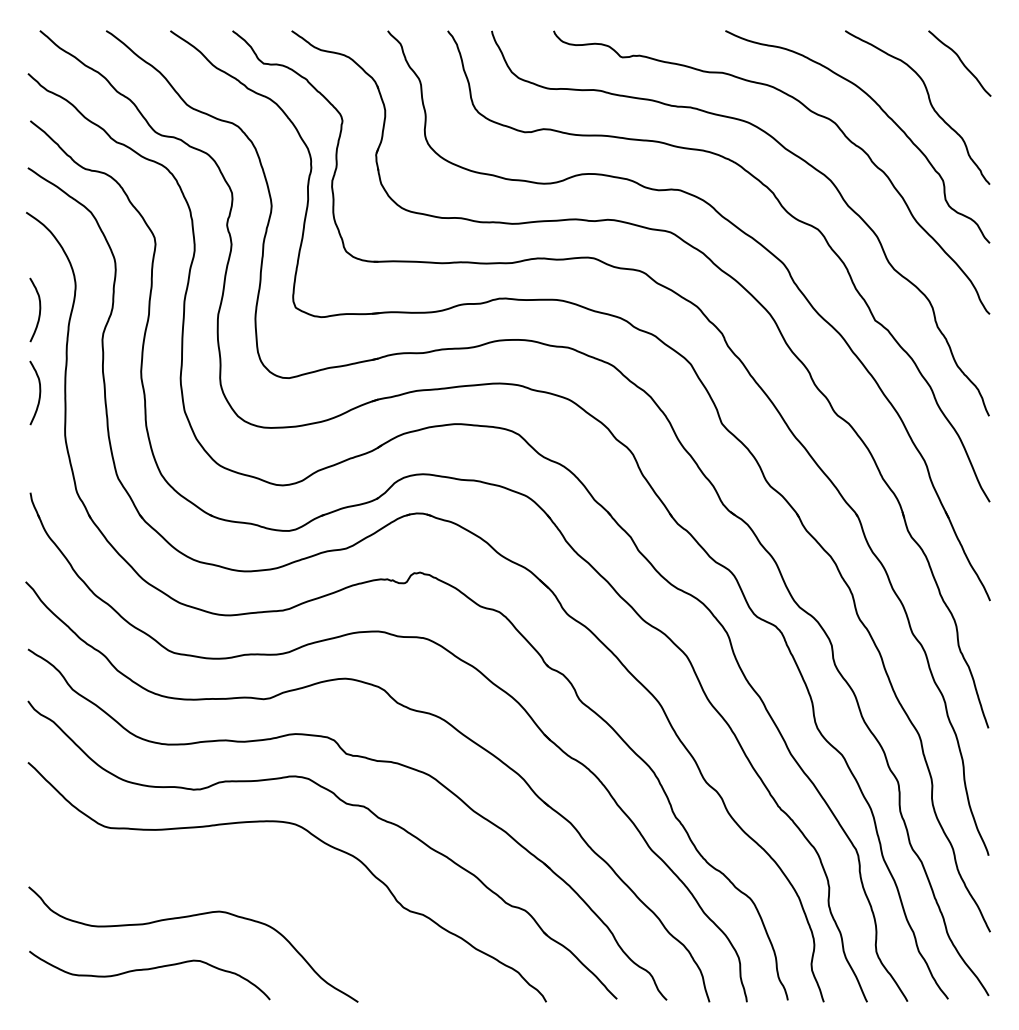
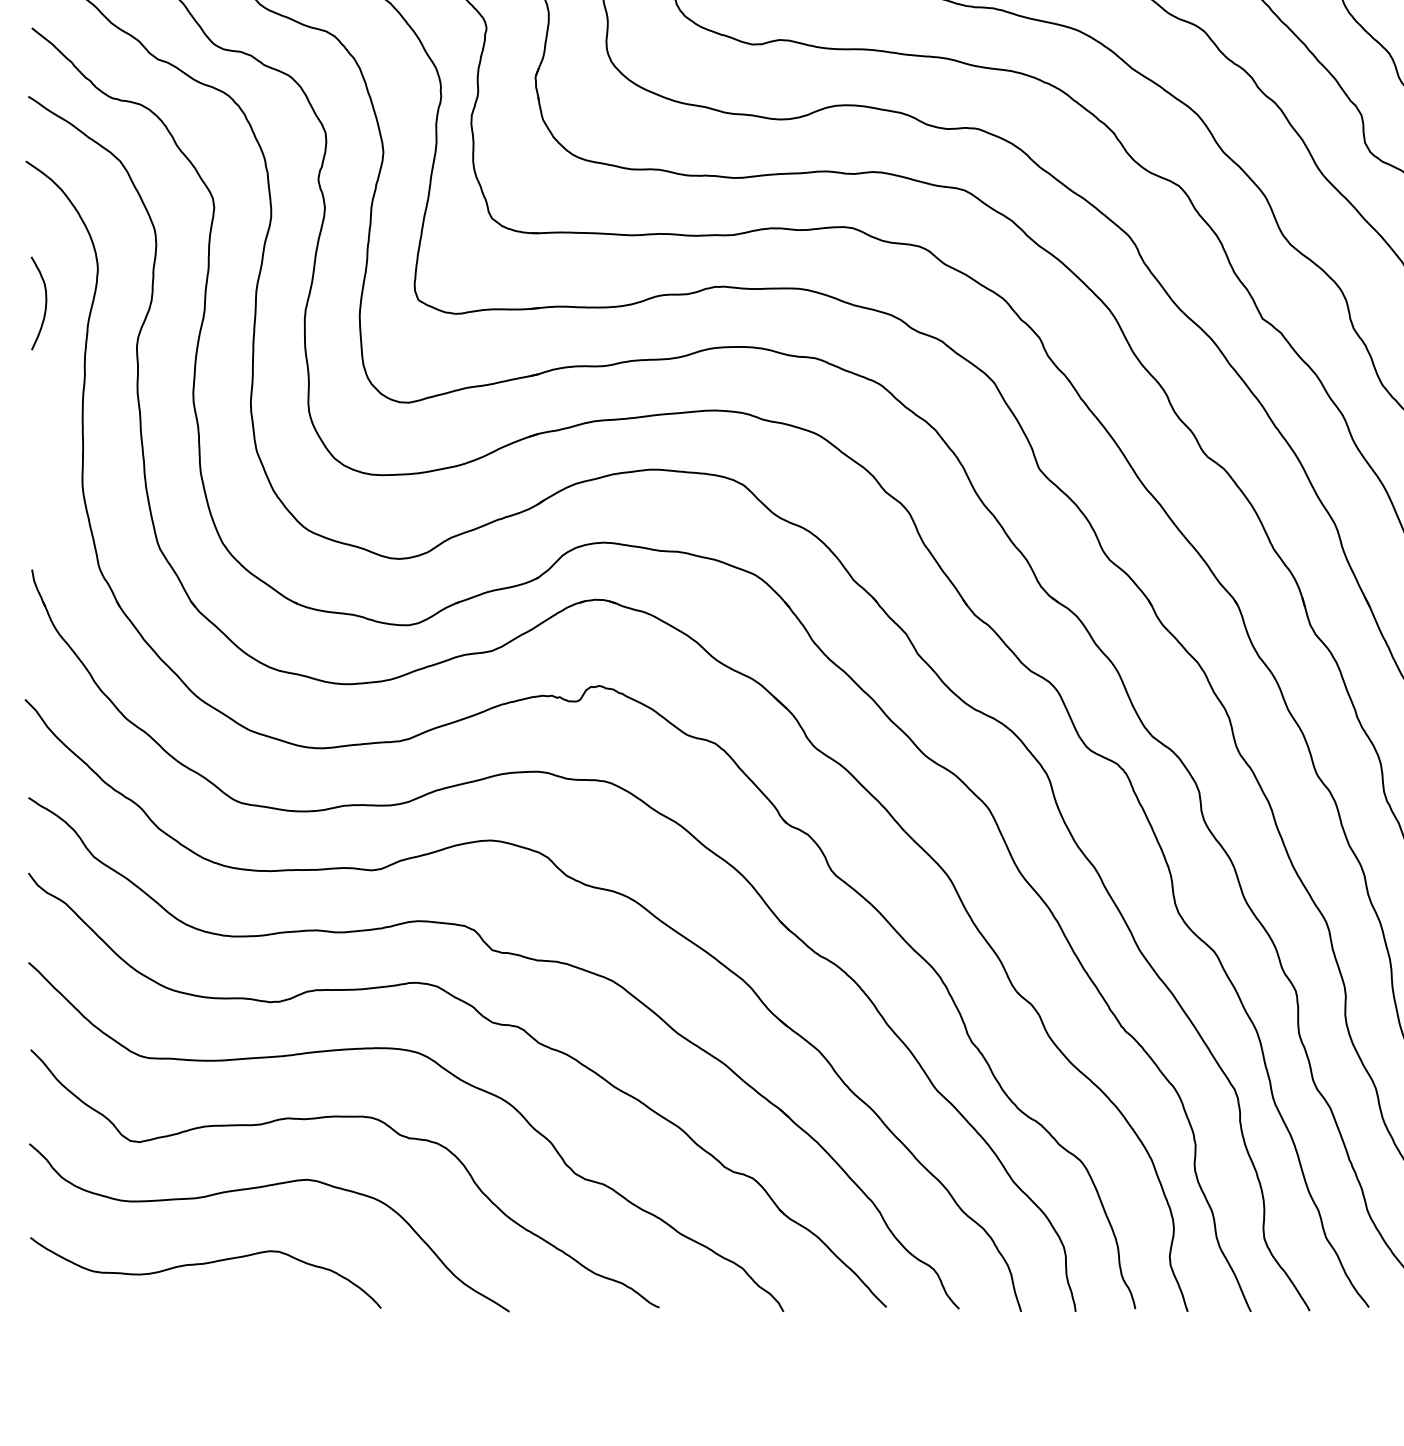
curve: (39, 392) -> (45, 423), removed
curve: (245, 869) -> (345, 1118), added

